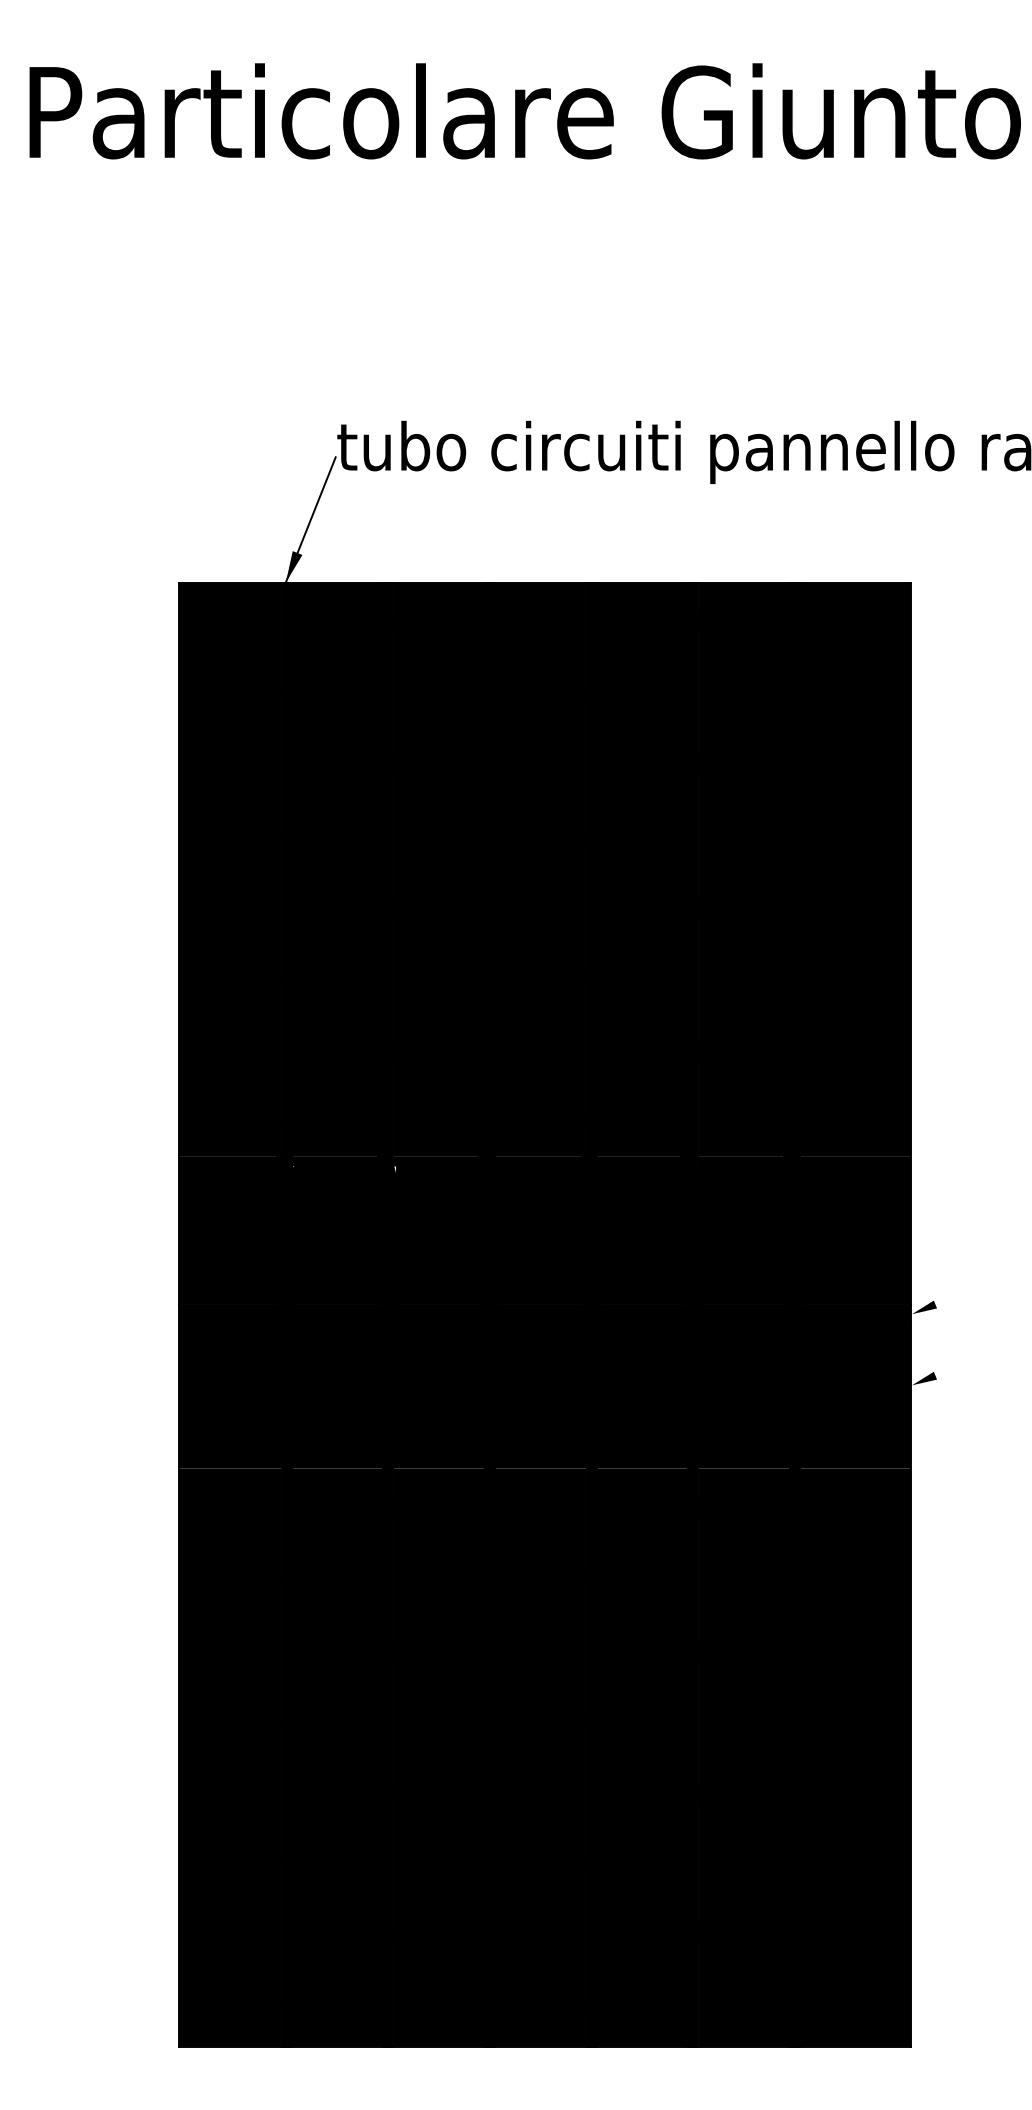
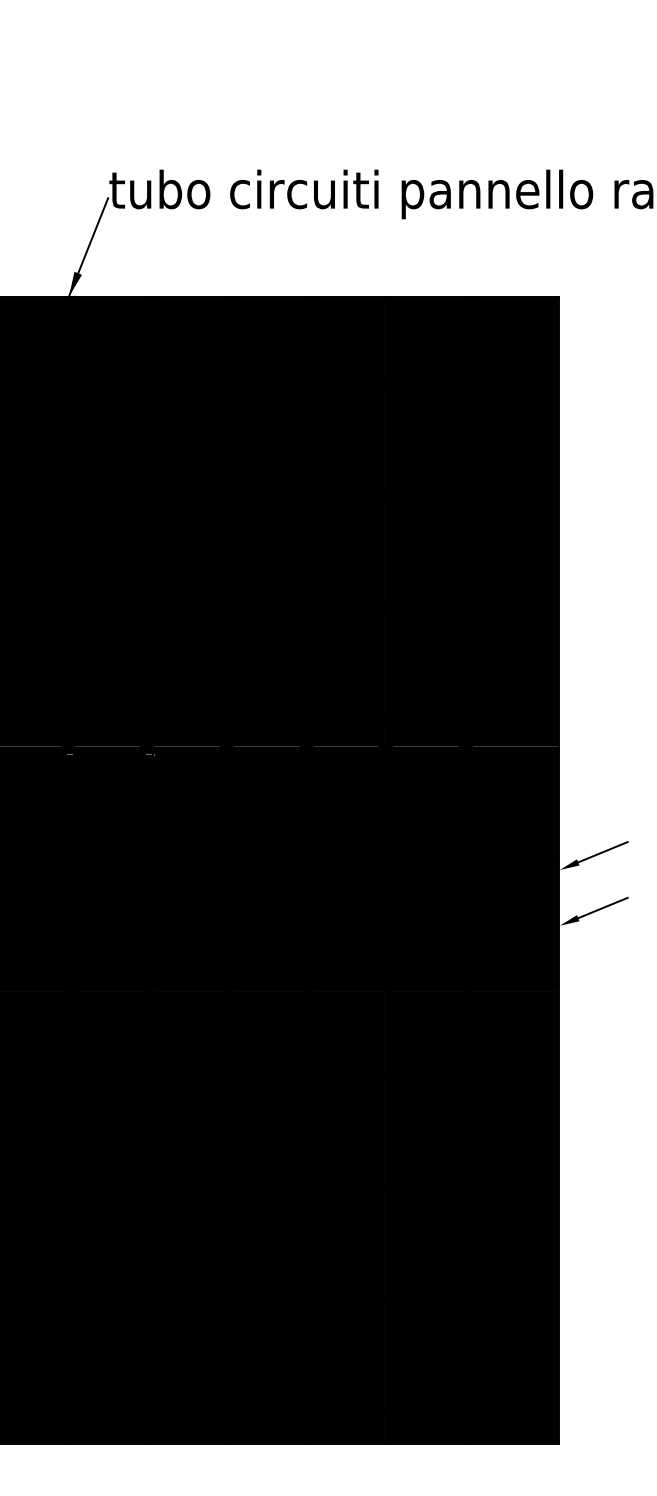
line: (966, 1291) -> (602, 852), added
line: (966, 1362) -> (602, 907), added

